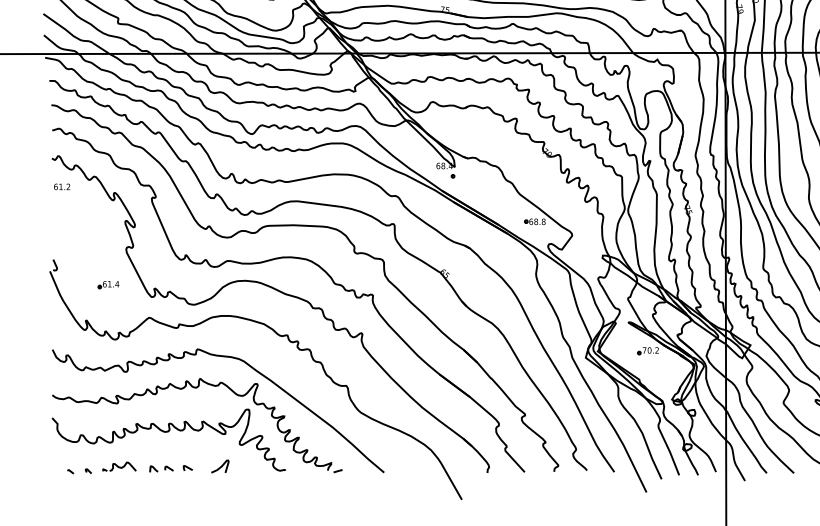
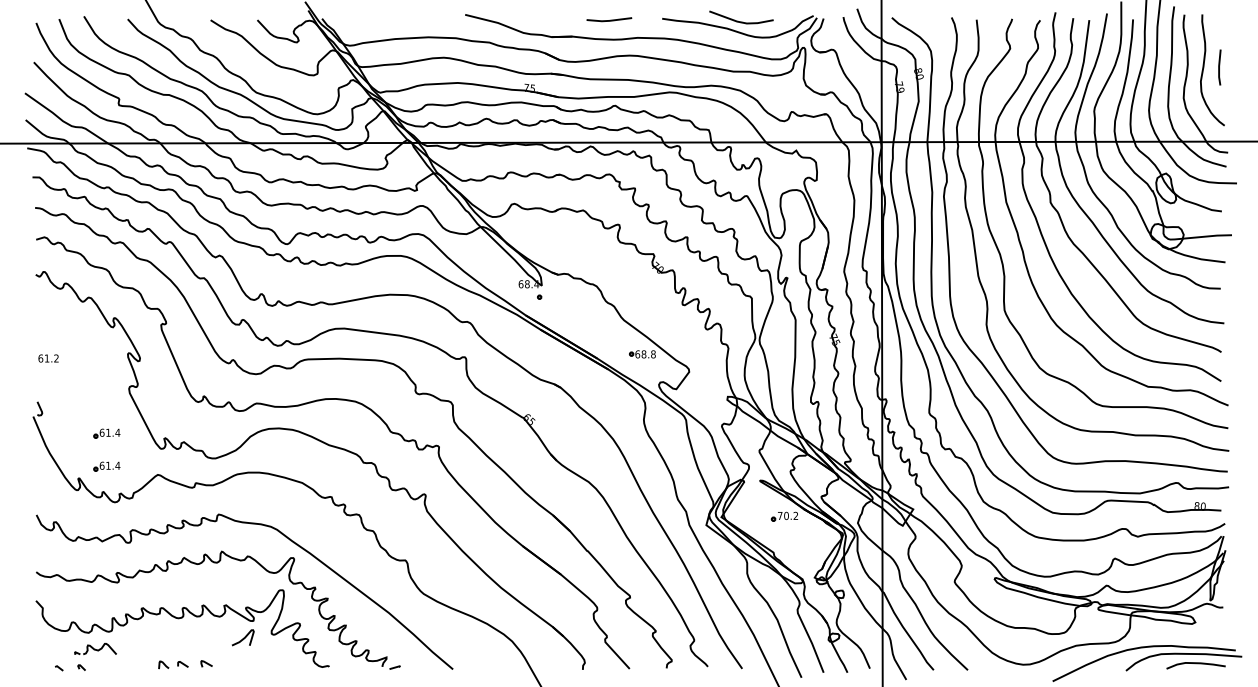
text: (62, 186) -> (48, 358), moved
part: (108, 311) -> (106, 466), added
curve: (220, 466) -> (243, 637), moved
part: (119, 467) -> (95, 649), moved

